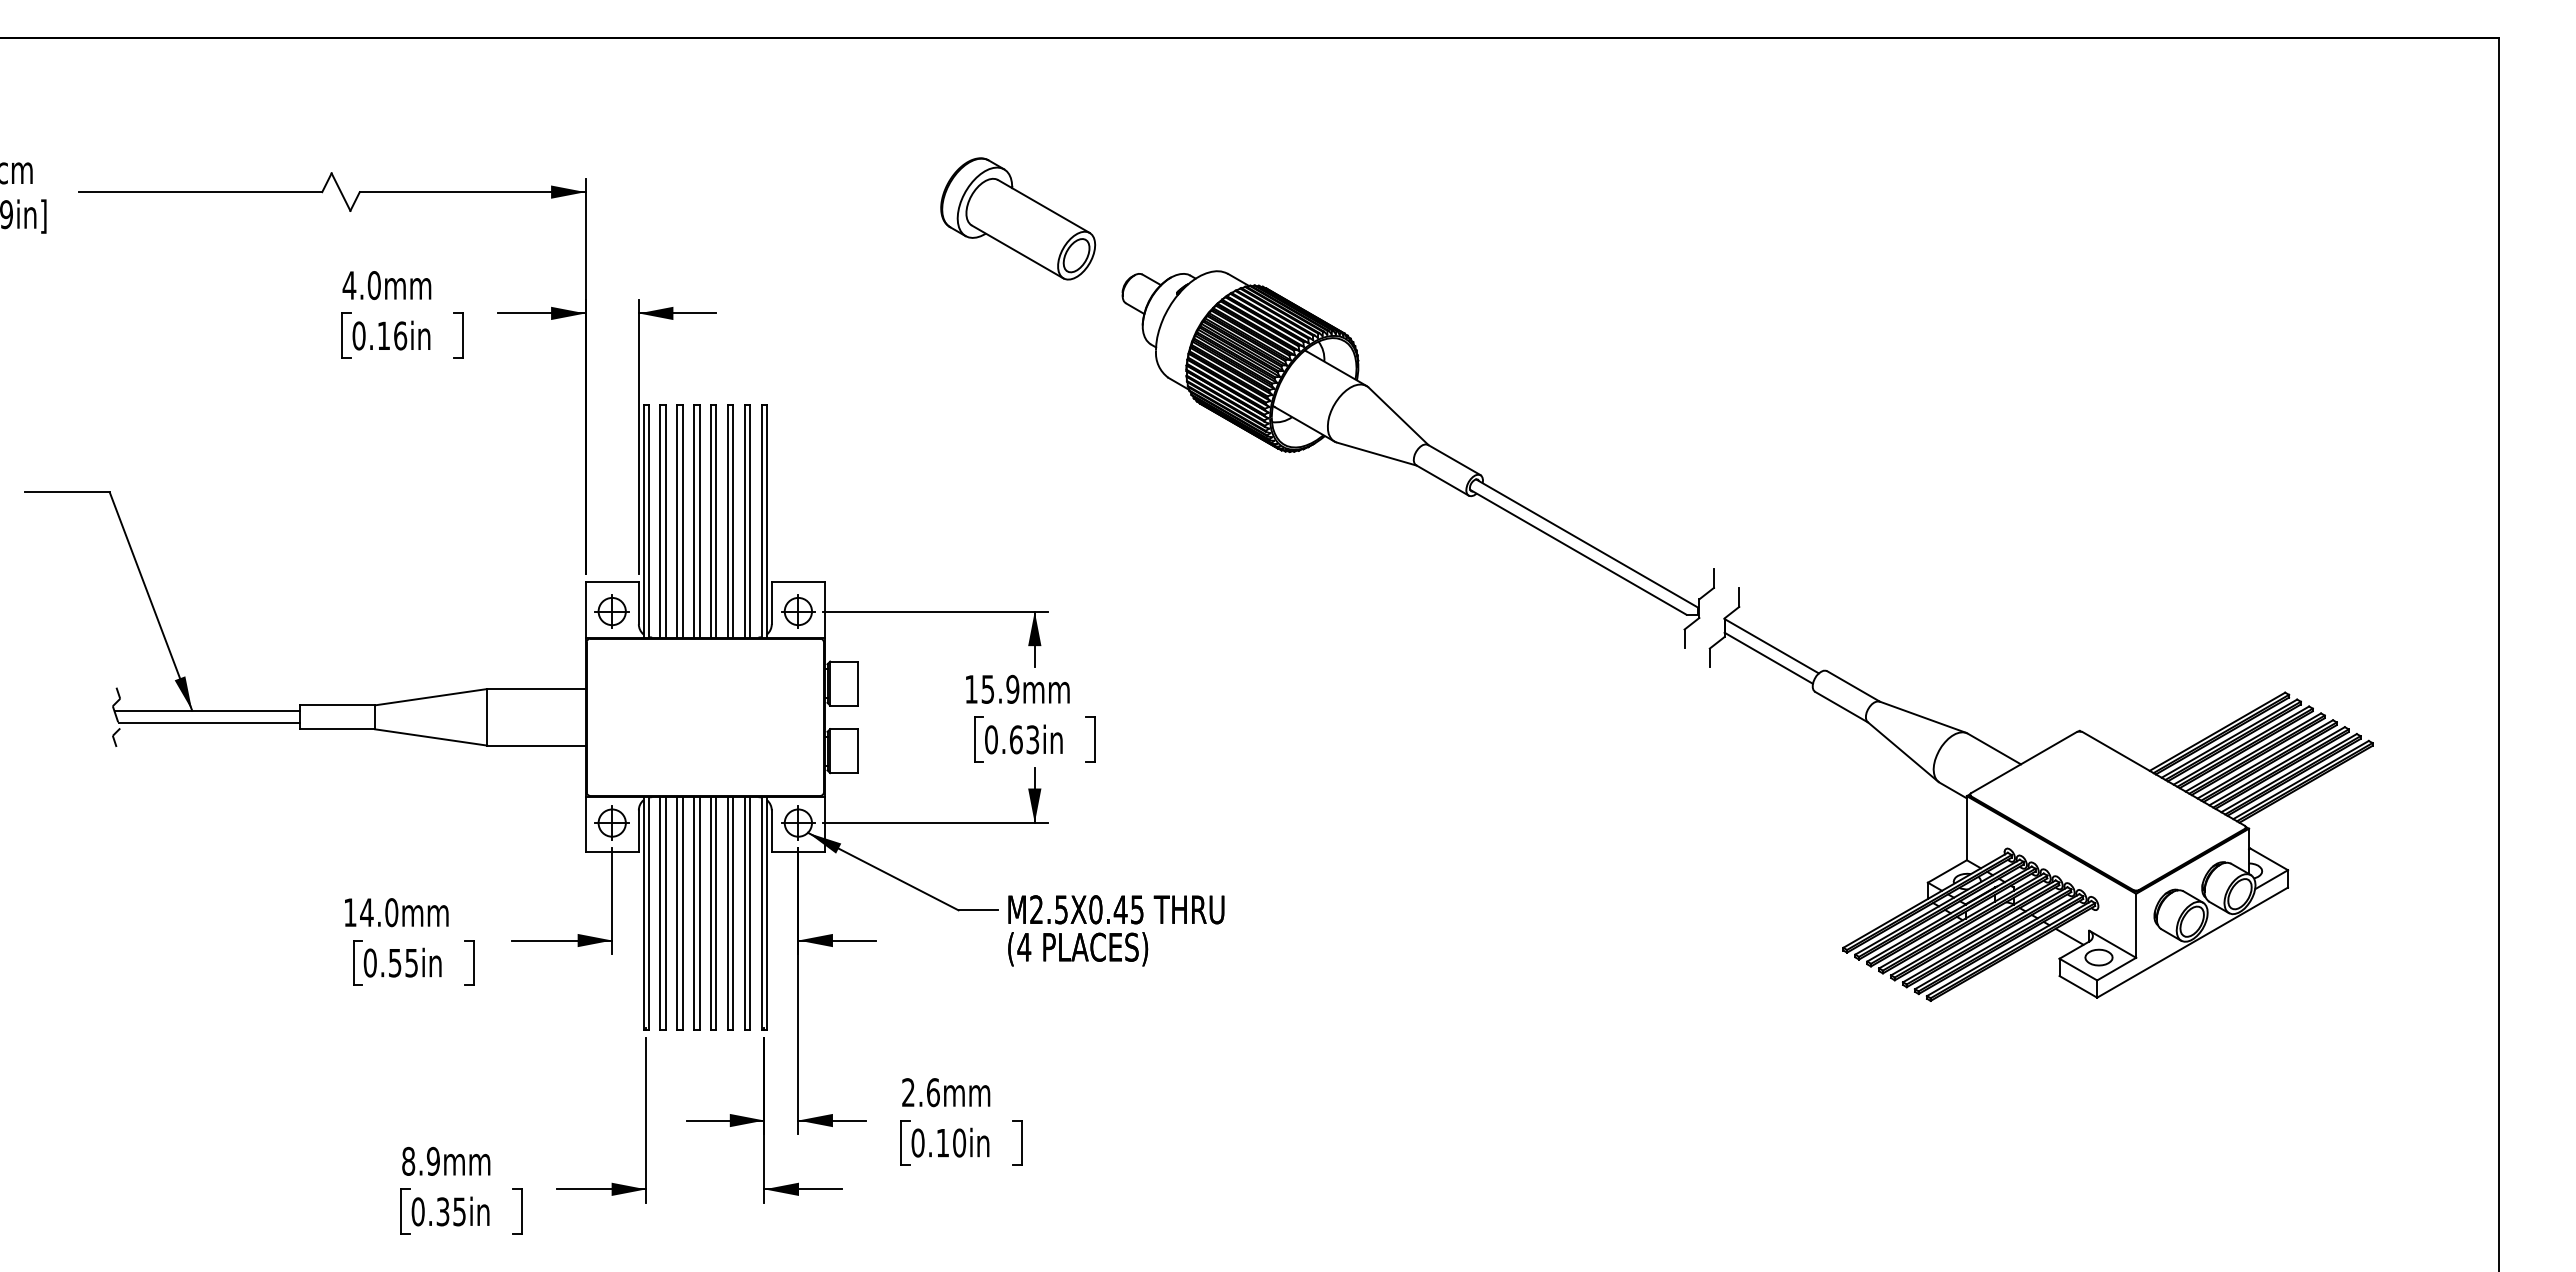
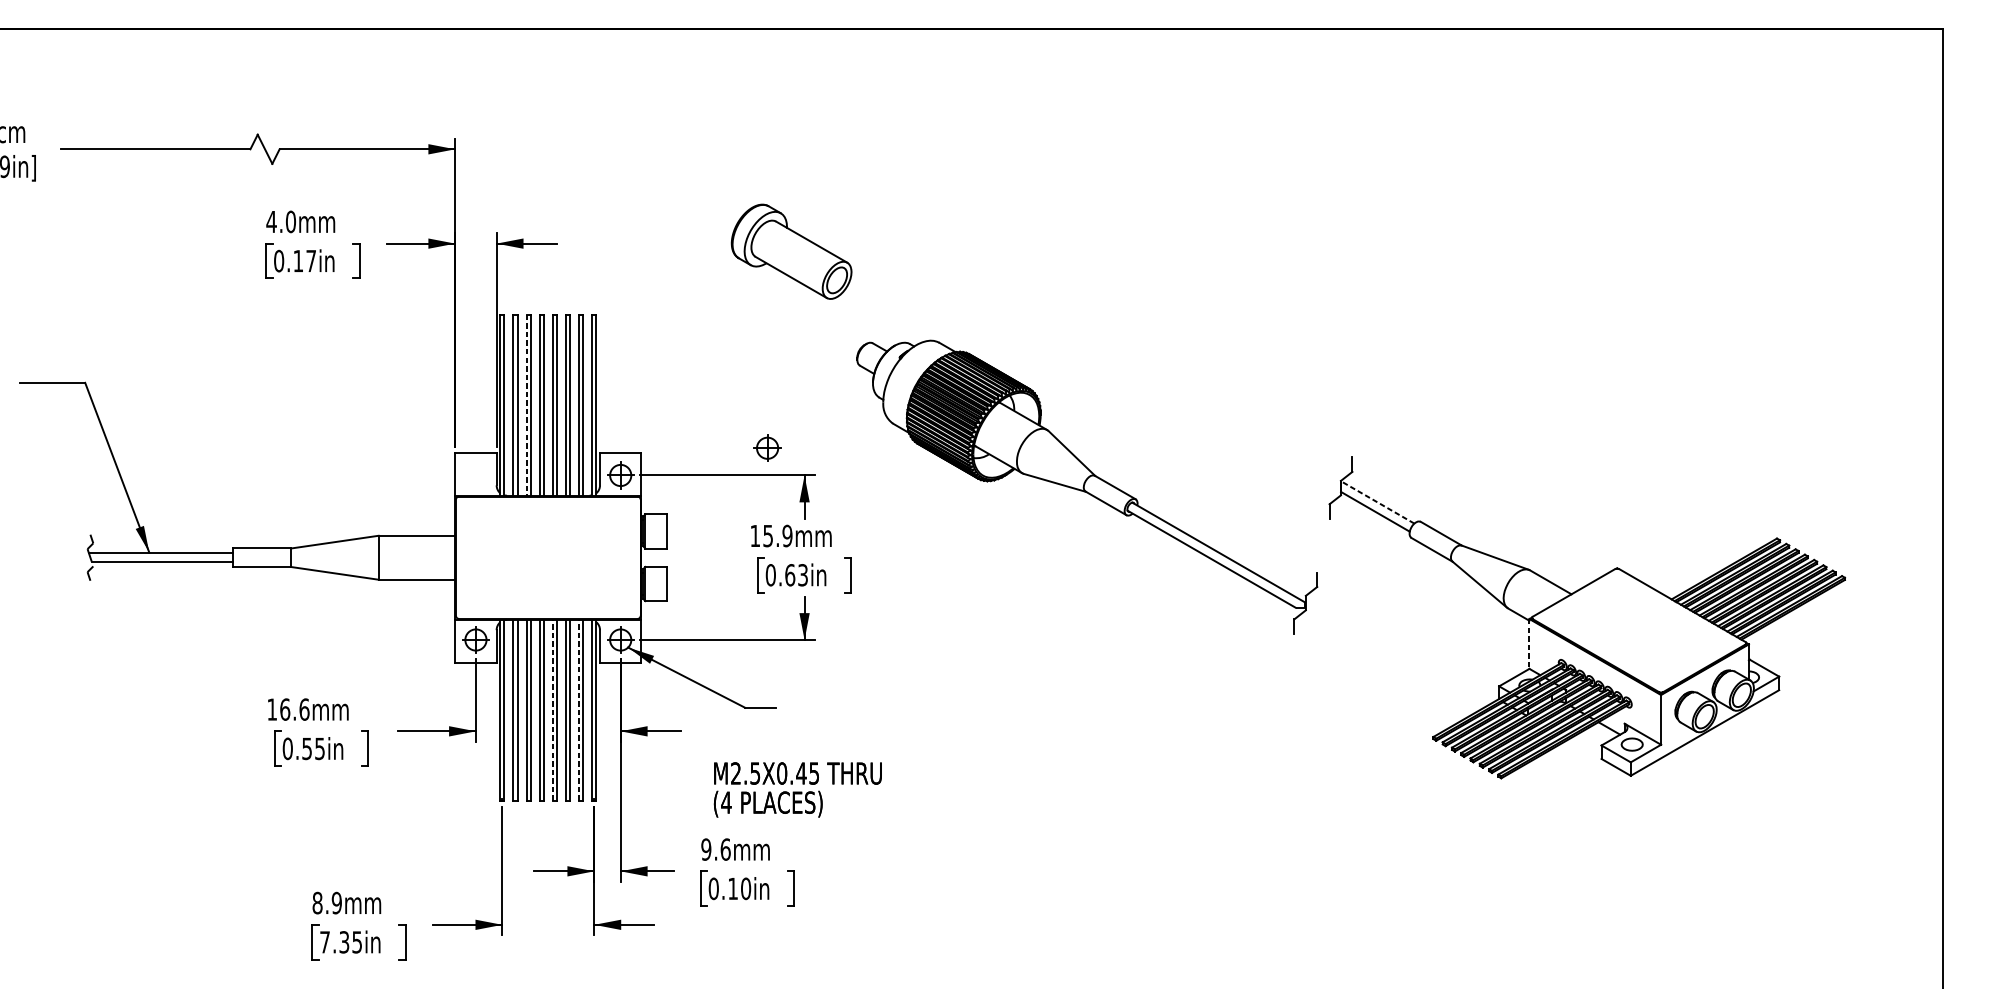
part: (1018, 218) -> (791, 251), moved
text: (400, 335) -> (311, 260), 0.16in -> 0.17in
part: (1417, 459) -> (1086, 487), moved
line: (677, 521) -> (526, 405), solid -> dashed
part: (611, 611) -> (767, 448), moved
line: (1771, 645) -> (1377, 501), solid -> dashed
line: (1966, 828) -> (1529, 644), solid -> dashed
text: (379, 912) -> (294, 709), 14.0mm -> 16.6mm
line: (711, 912) -> (553, 709), solid -> dashed
line: (744, 912) -> (578, 709), solid -> dashed
text: (1116, 930) -> (798, 789), moved
text: (908, 1092) -> (706, 849), 2.6mm -> 9.6mm
text: (417, 1211) -> (324, 942), 0.35in -> 7.35in

